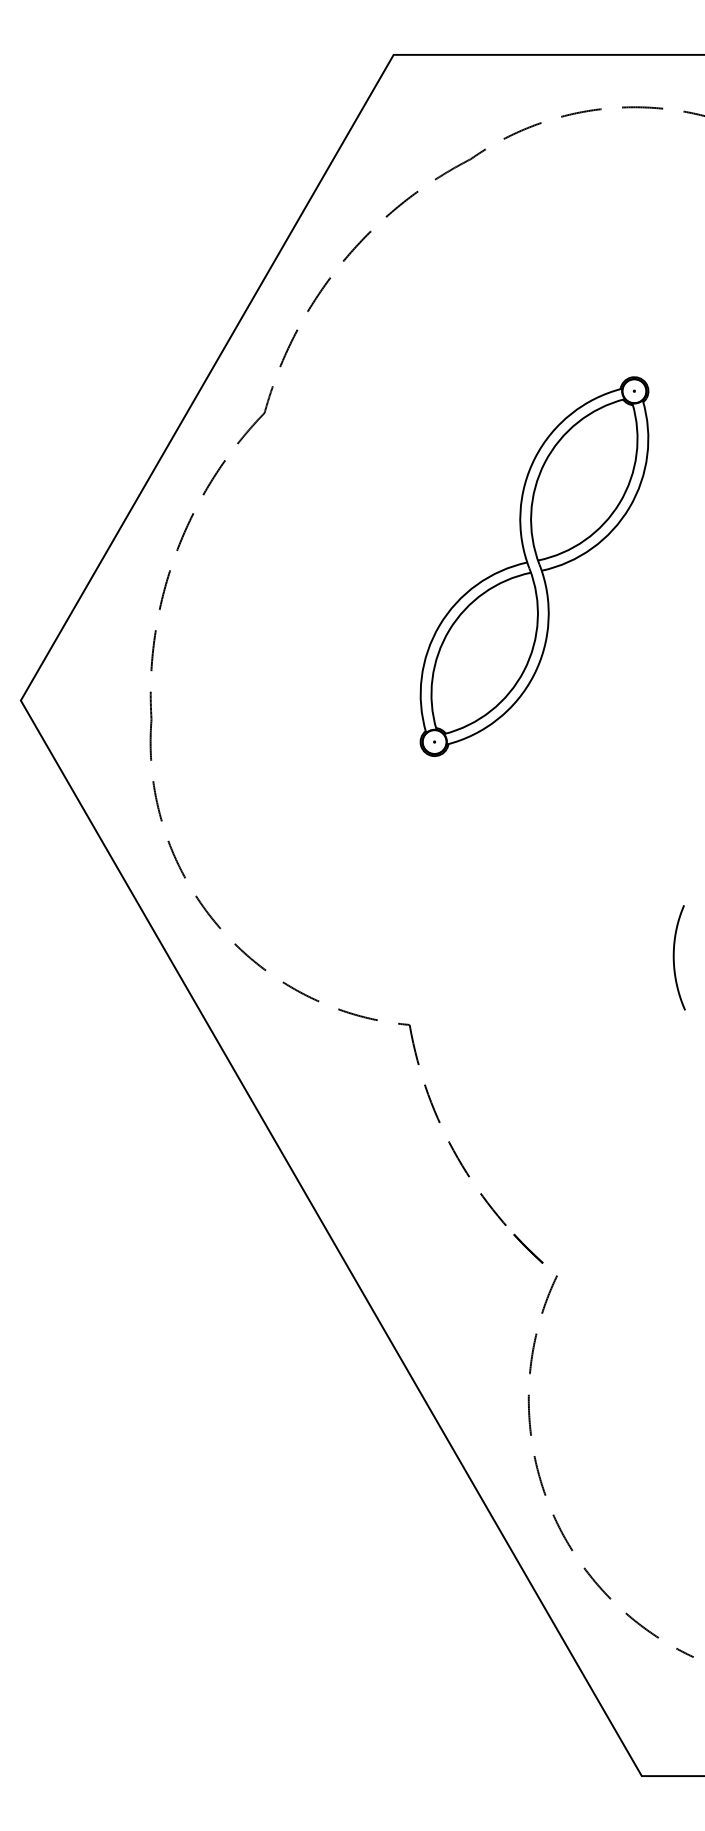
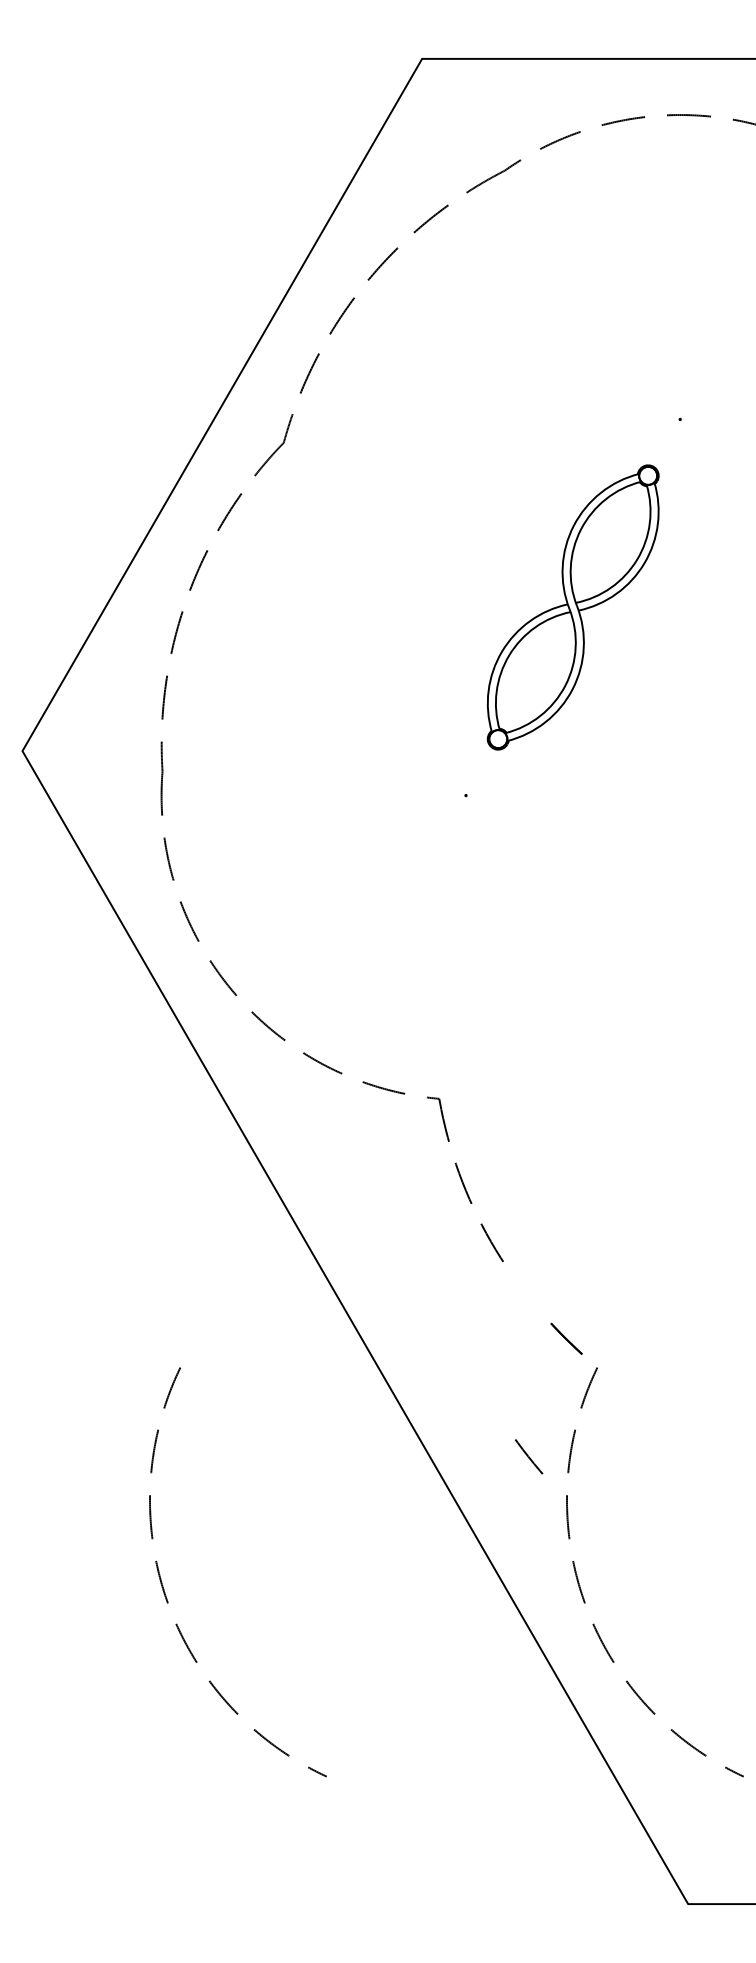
part: (534, 566) -> (573, 607), size x0.7
curve: (674, 957) -> (723, 1026), removed
line: (493, 1209) -> (529, 1456), moved
arc: (155, 1488) -> (166, 1595), added

